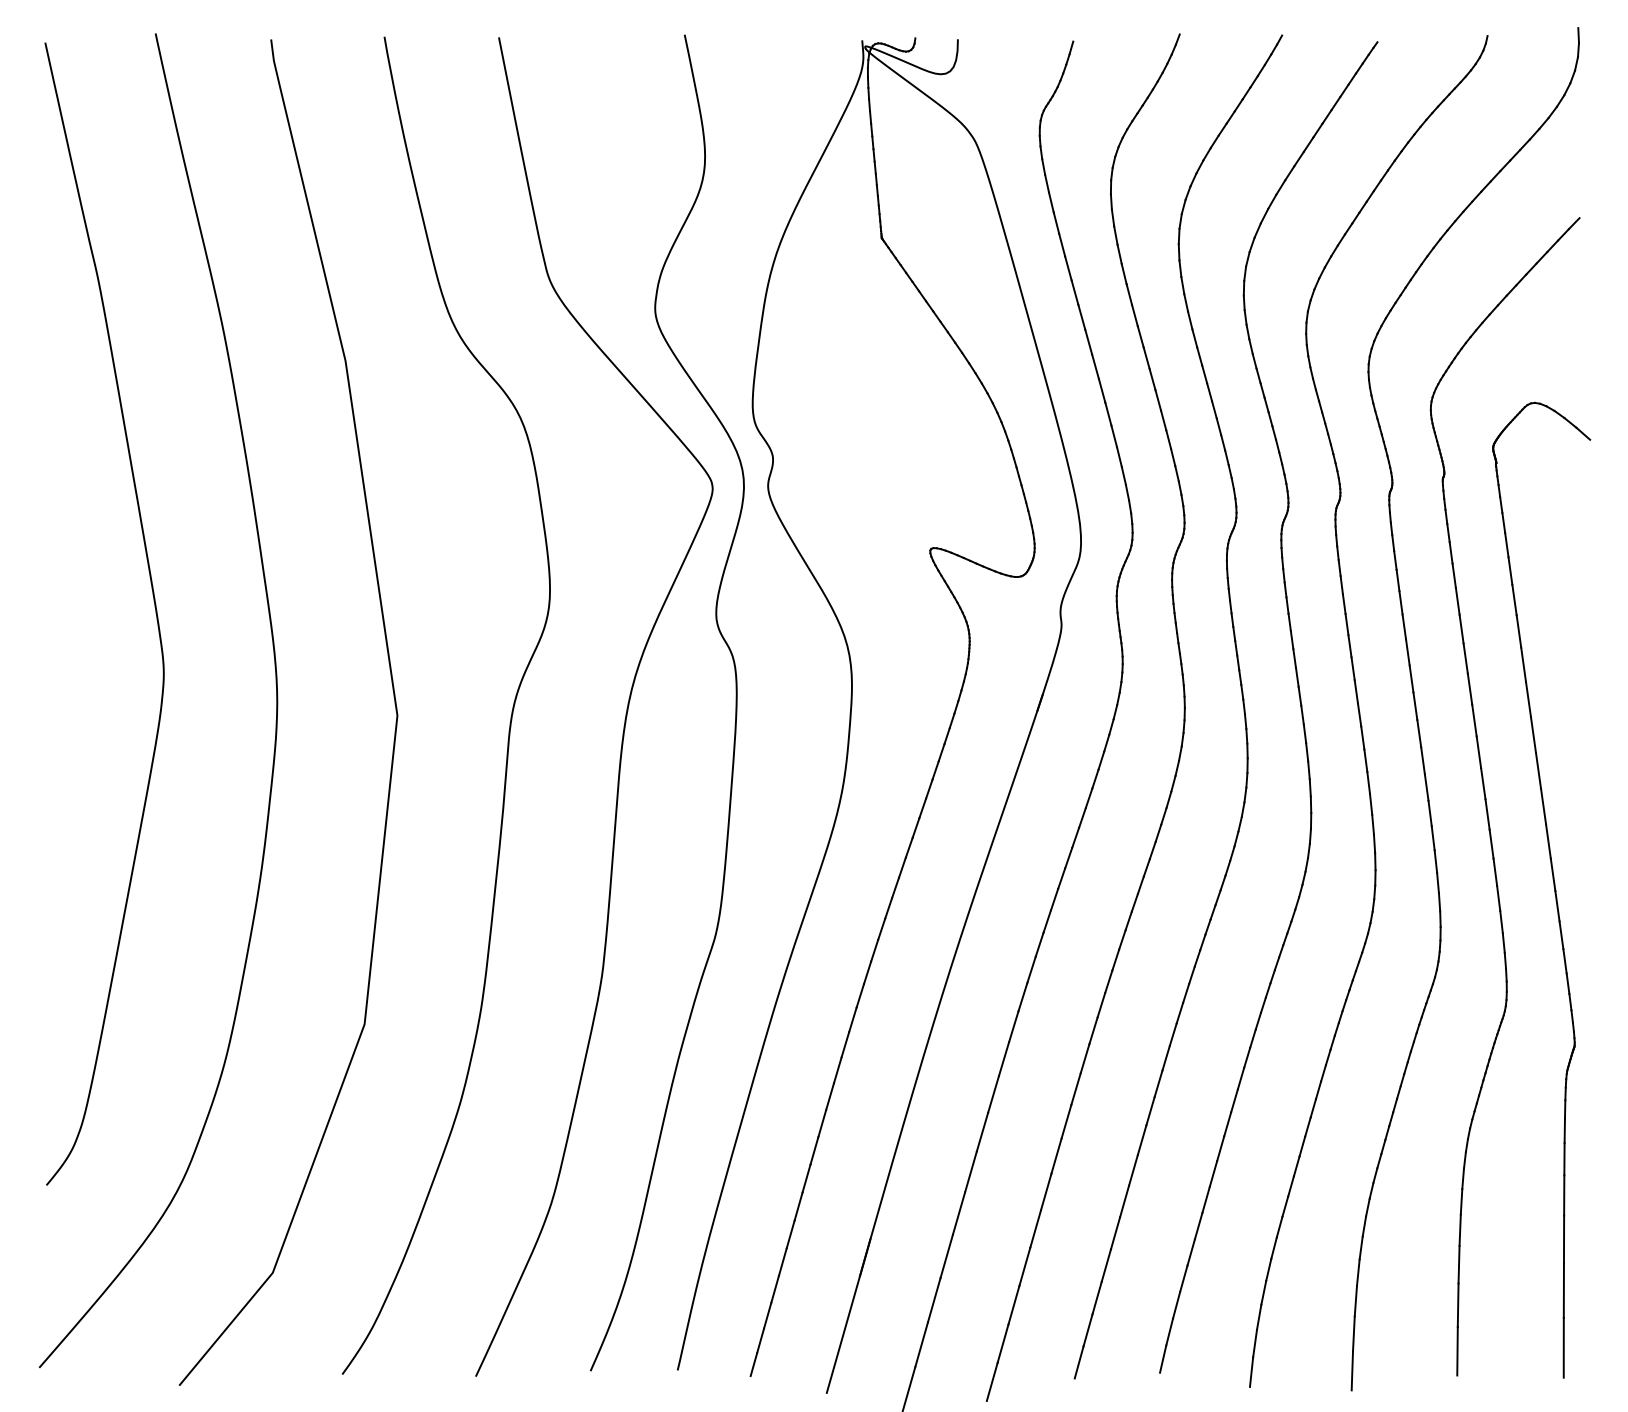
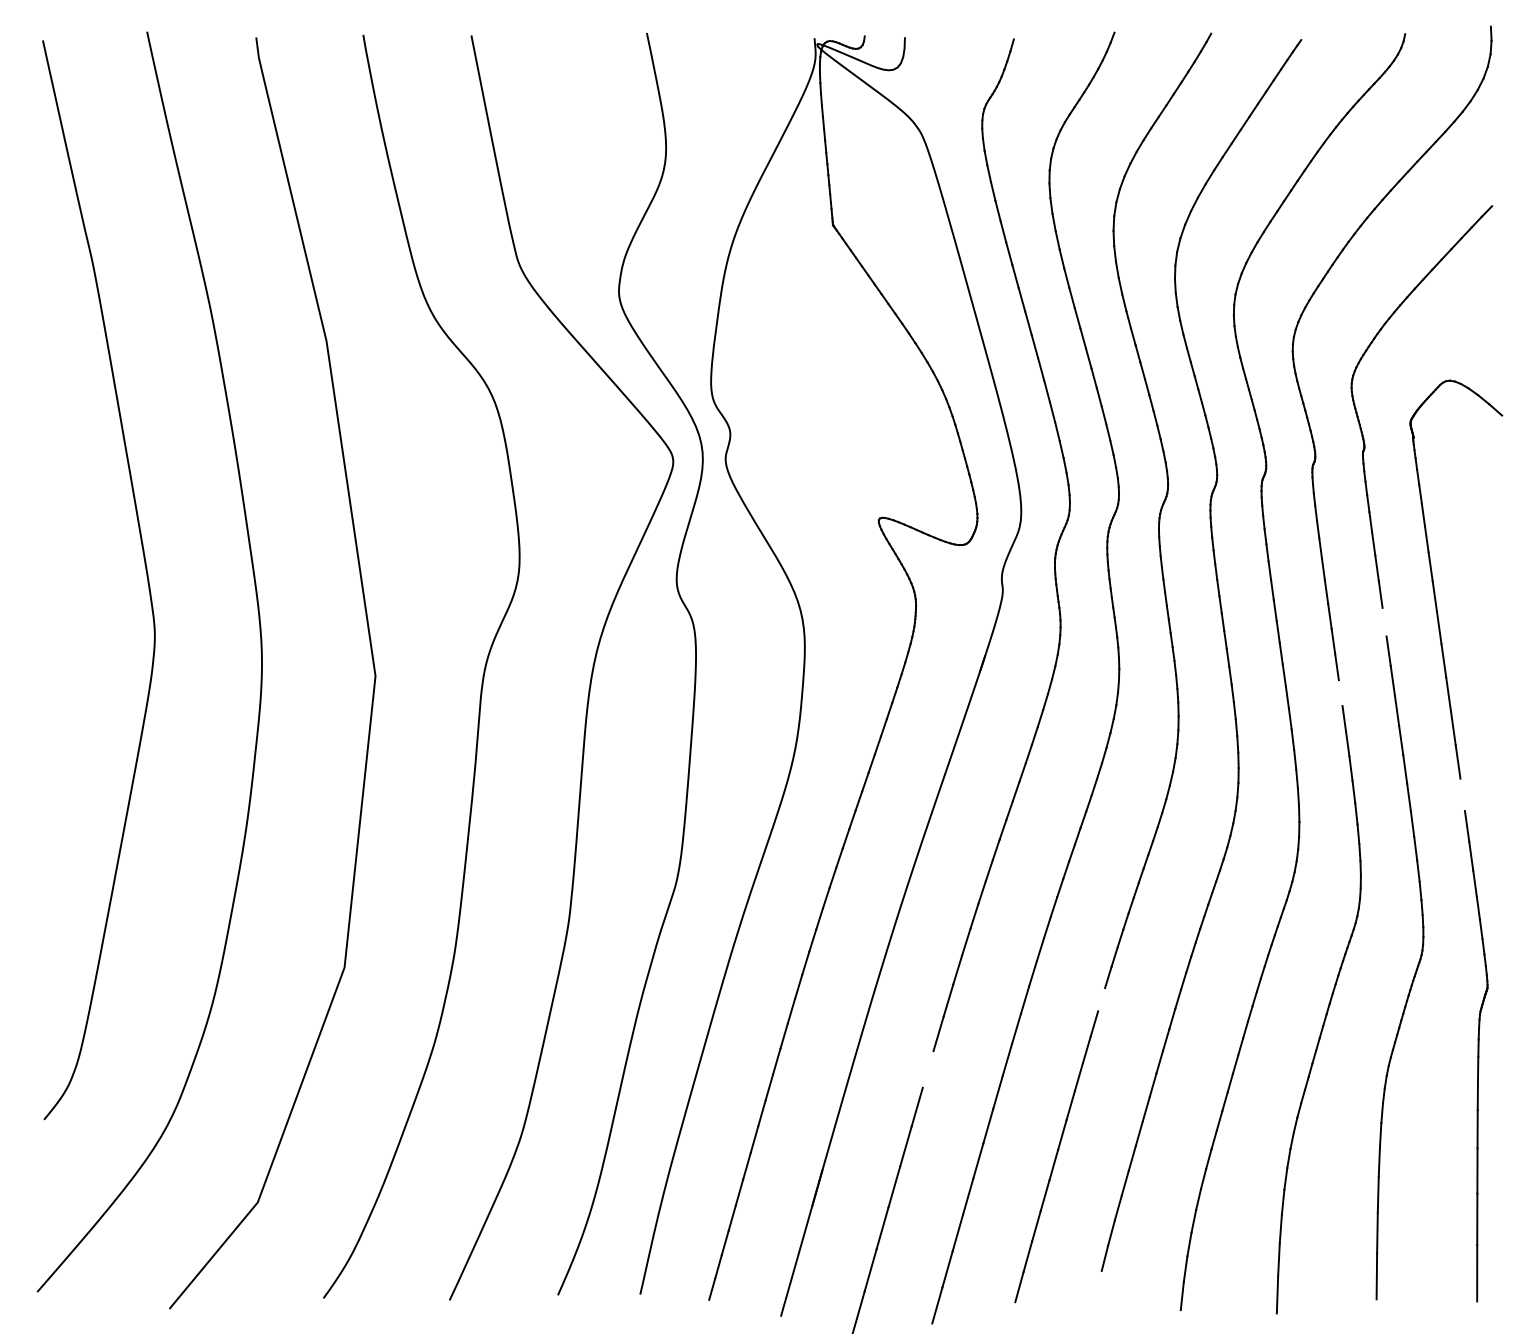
line: (1465, 657) -> (1384, 621), removed
line: (1419, 732) -> (1340, 692), removed
line: (1548, 840) -> (1462, 794), removed
line: (1166, 1058) -> (1101, 999), removed
line: (981, 1132) -> (927, 1069), removed
line: (1162, 1358) -> (1098, 1283), removed

